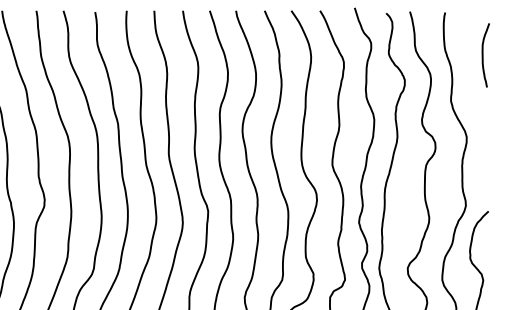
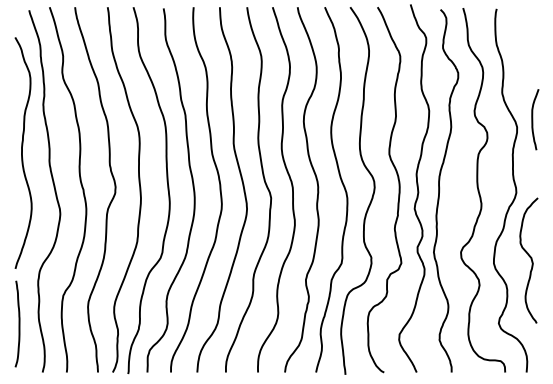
curve: (483, 55) -> (533, 119), moved

